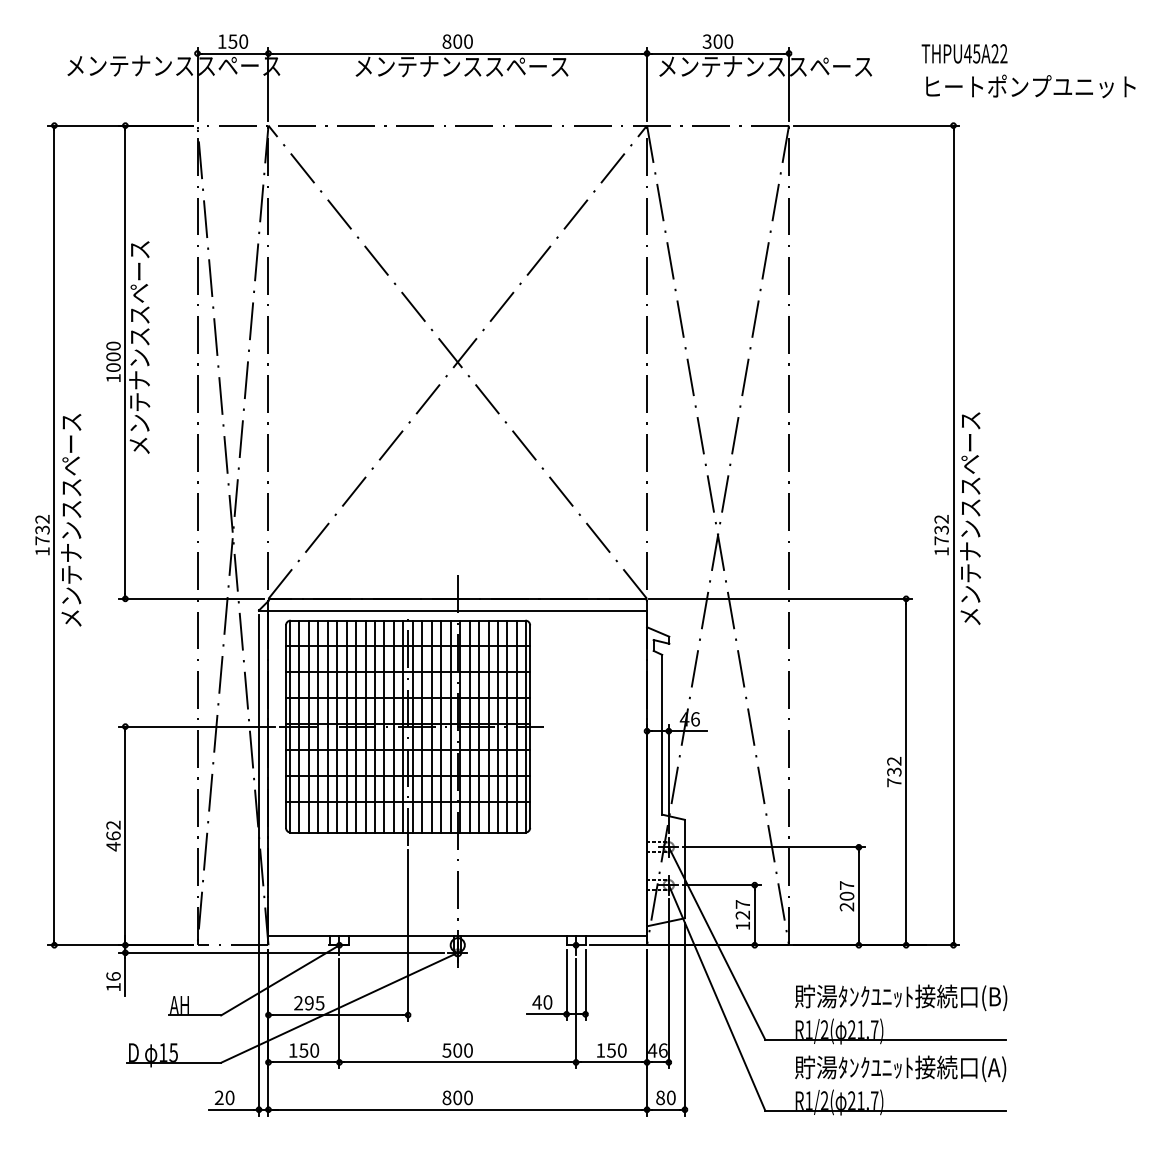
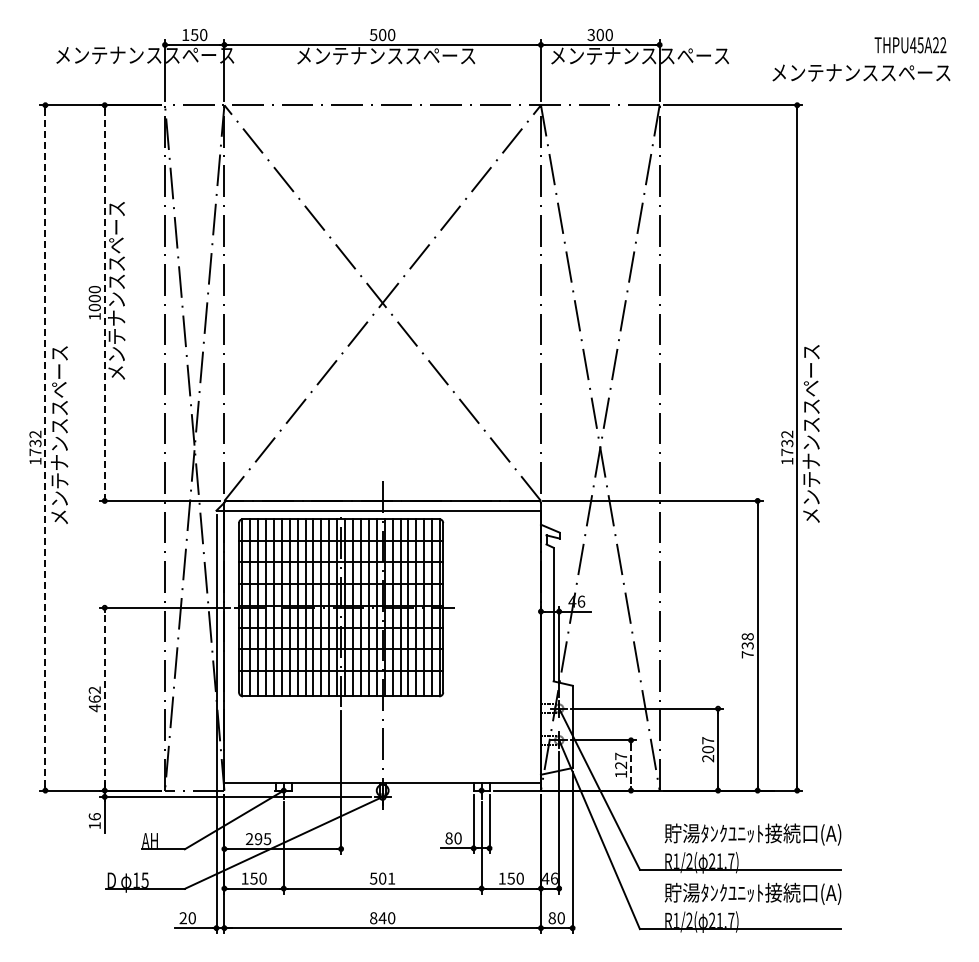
text: (446, 41) -> (373, 34), 800 -> 500
text: (964, 54) -> (910, 45), moved
text: (1030, 86) -> (861, 72), ヒートポンプユニット -> メンテナンススペース
line: (125, 362) -> (104, 303), solid -> dashed
line: (54, 534) -> (45, 447), solid -> dashed
text: (894, 760) -> (747, 636), 732 -> 738
line: (125, 835) -> (104, 698), solid -> dashed
line: (755, 915) -> (631, 765), solid -> dashed
text: (998, 997) -> (834, 834), 貯湯ﾀﾝｸﾕﾆｯﾄ接続口(B) -> 貯湯ﾀﾝｸﾕﾆｯﾄ接続口(A)
text: (537, 1002) -> (449, 838), 40 -> 80
text: (468, 1050) -> (391, 878), 500 -> 501
text: (457, 1098) -> (382, 918), 800 -> 840

